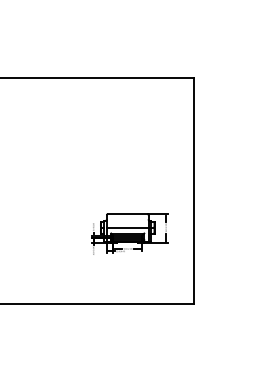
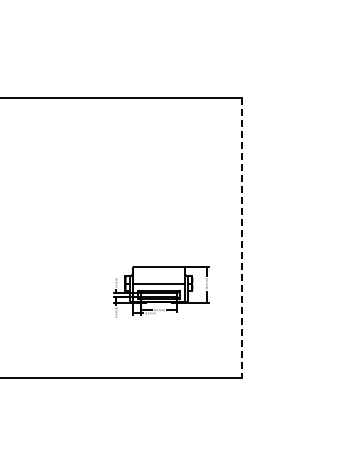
line: (194, 191) -> (242, 238), solid -> dashed

